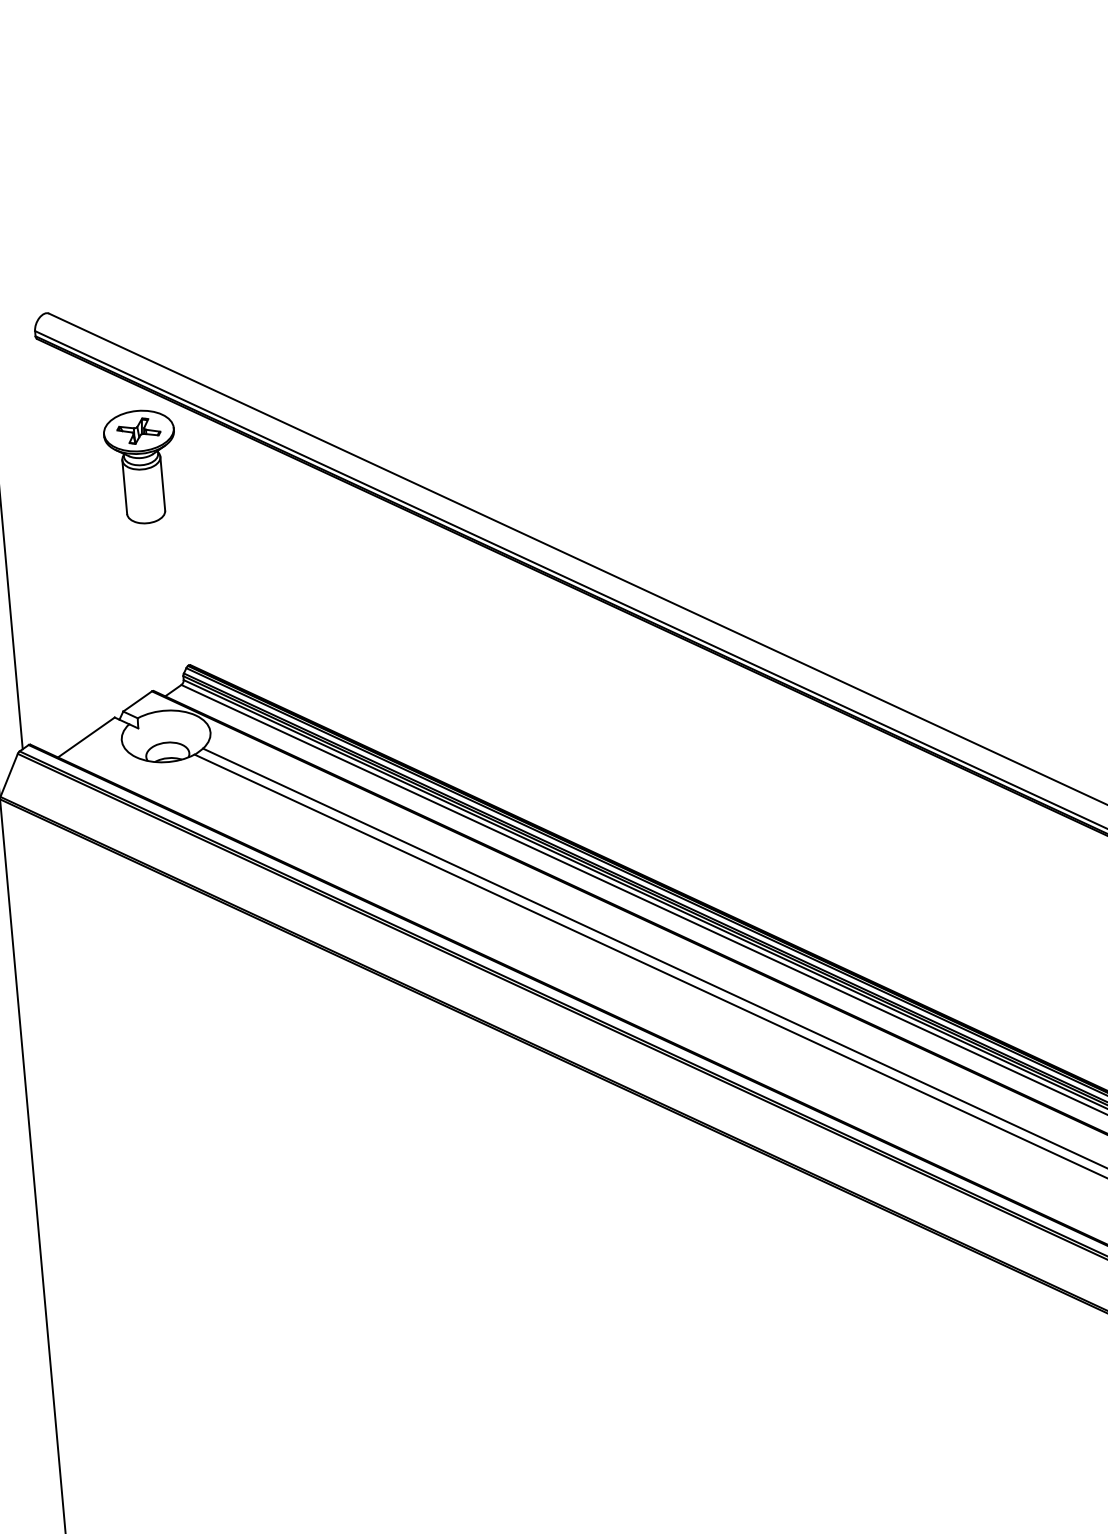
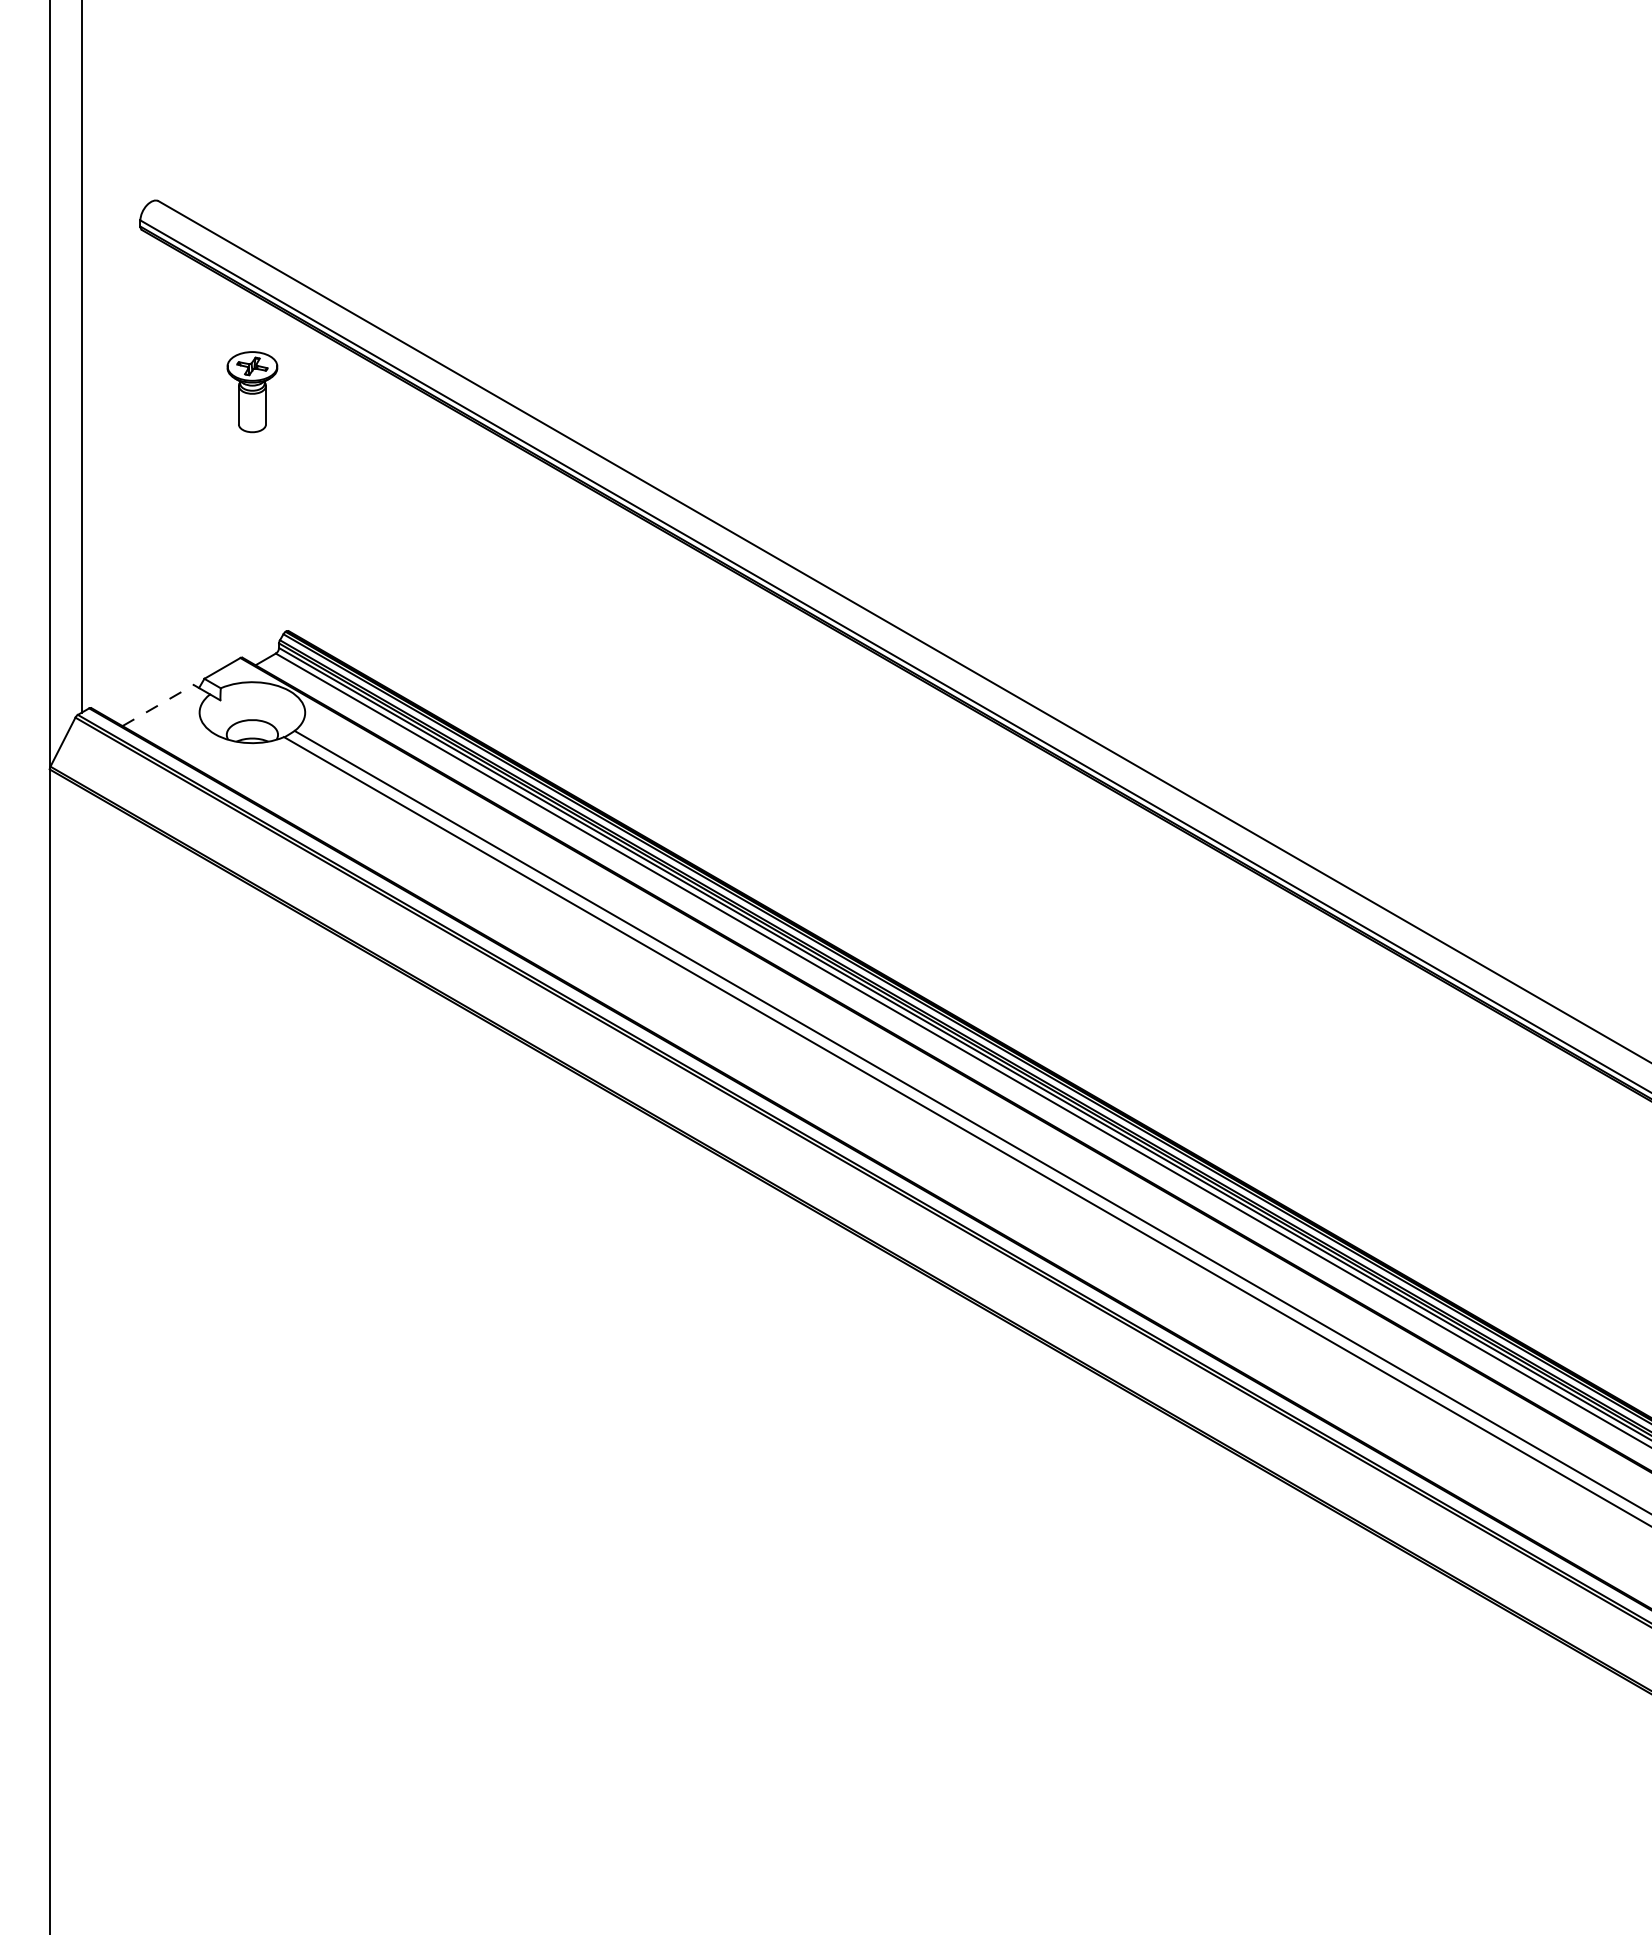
part: (142, 466) -> (252, 391), size x0.6
line: (86, 737) -> (158, 705), solid -> dashed

